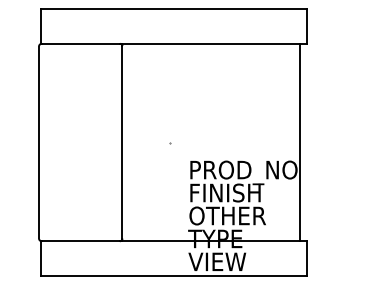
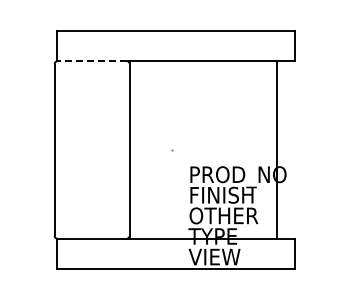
line: (80, 43) -> (91, 61), solid -> dashed
line: (300, 141) -> (277, 149), moved

